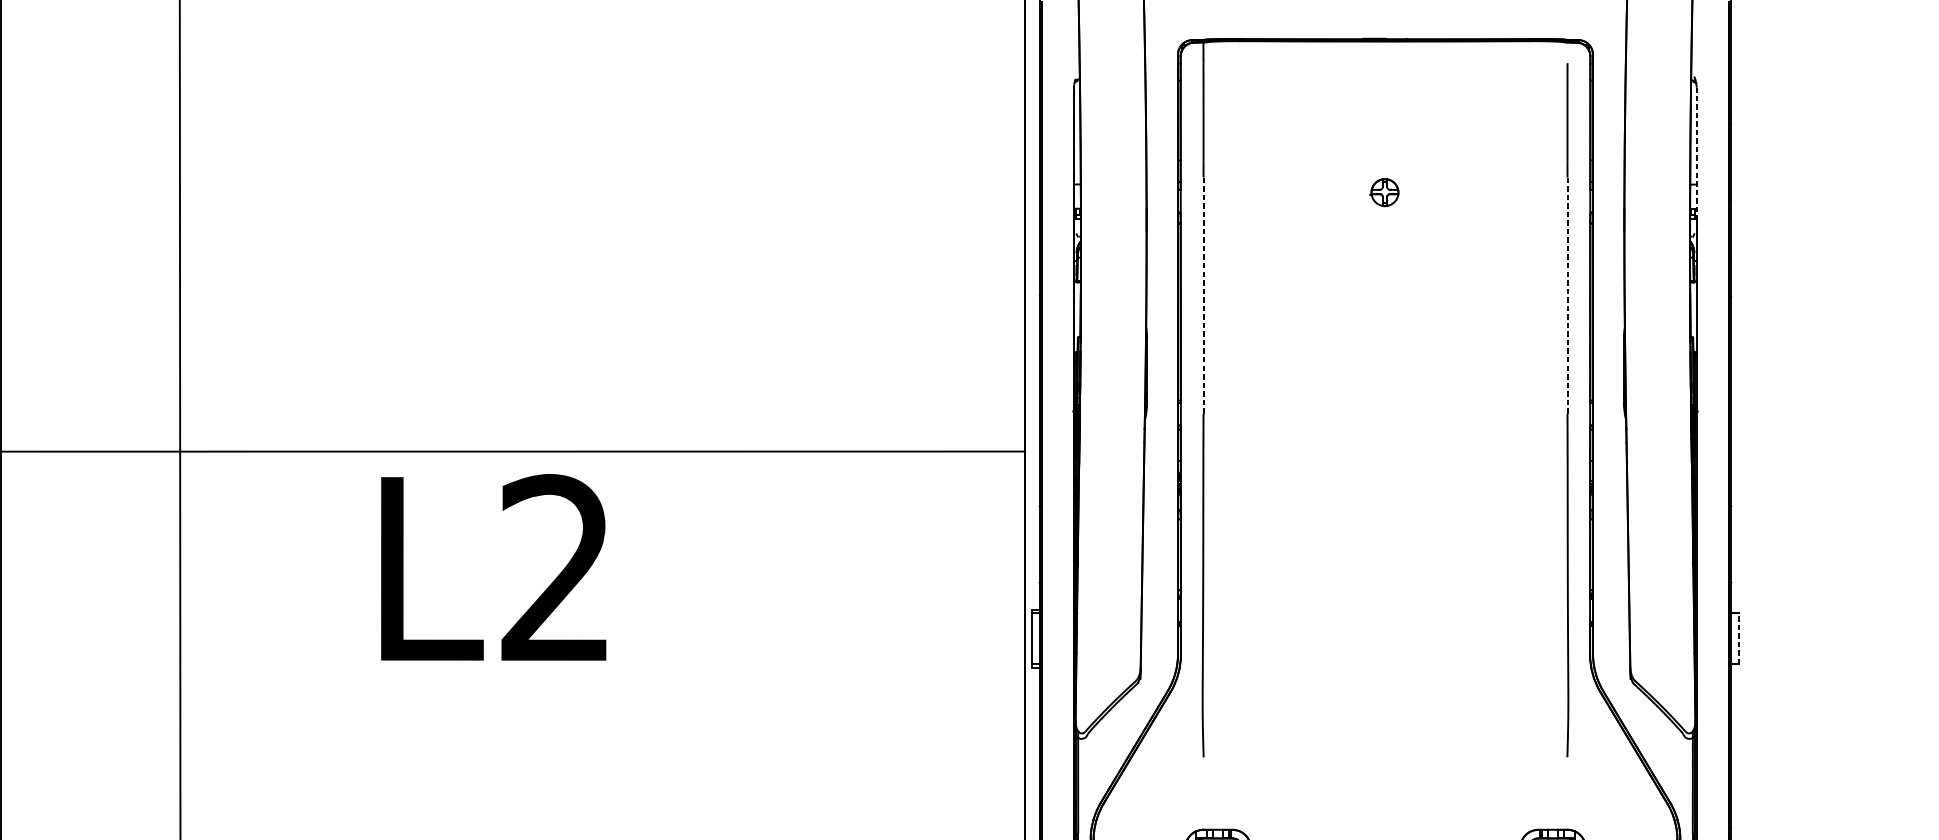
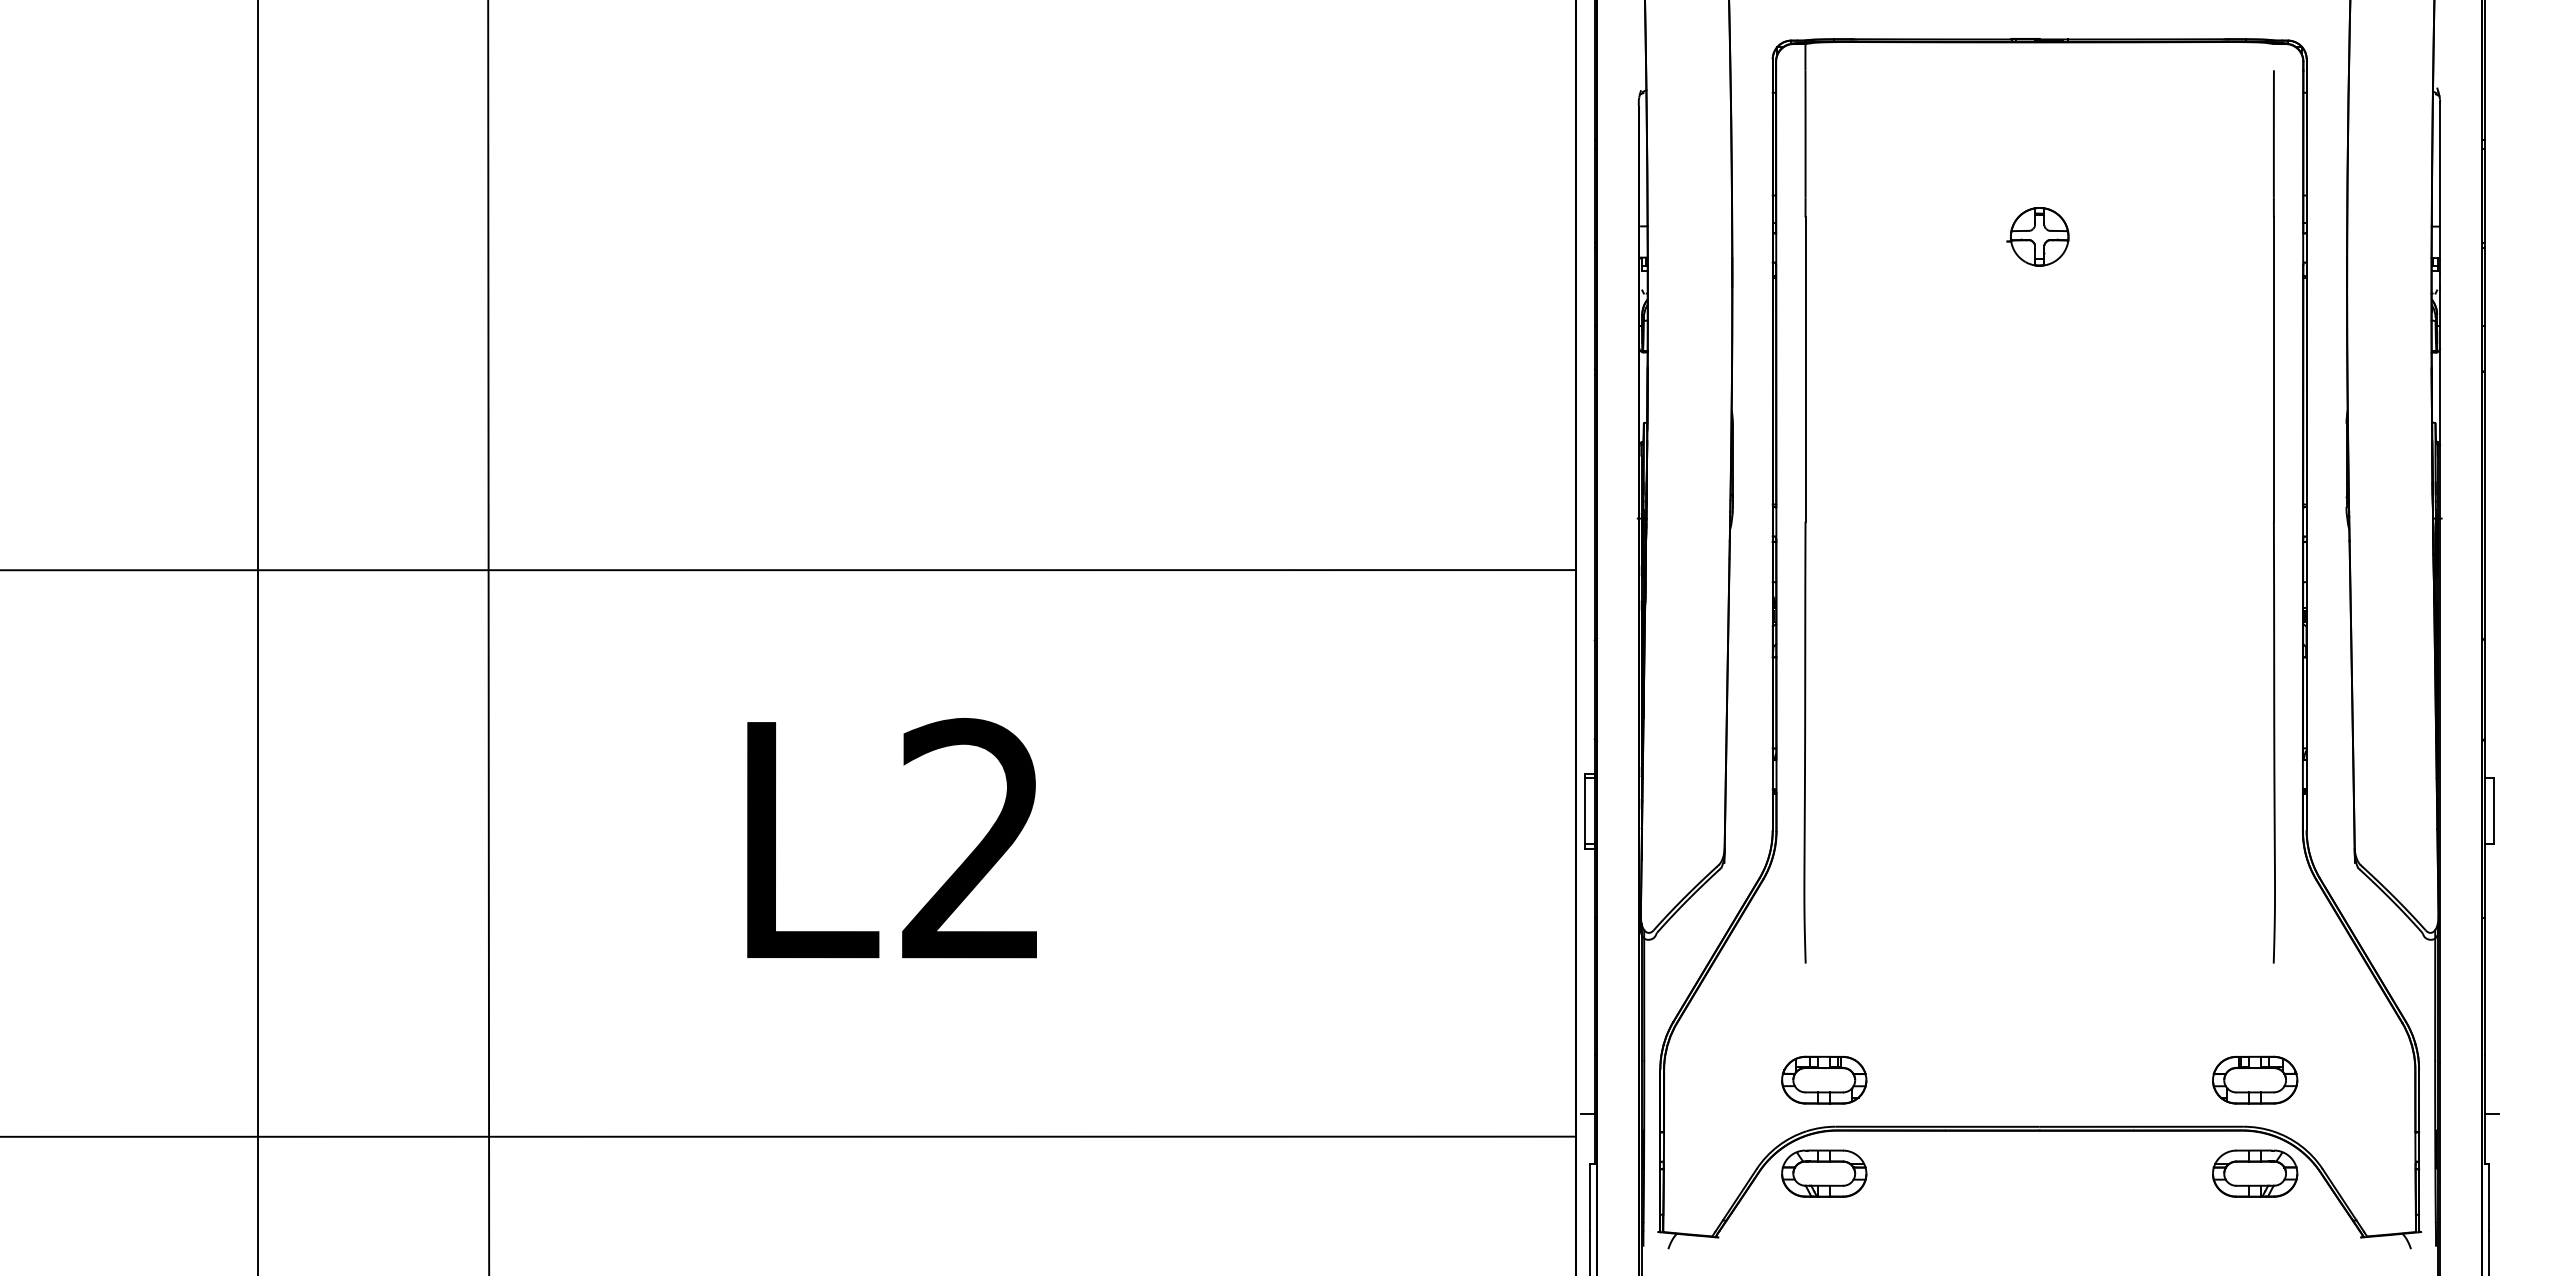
line: (1696, 154) -> (2440, 187), dashed -> solid
part: (1383, 192) -> (2037, 236), size x1.67
line: (1203, 296) -> (1805, 370), dashed -> solid
line: (1567, 296) -> (2273, 370), dashed -> solid
text: (493, 567) -> (891, 838), moved
line: (1738, 639) -> (2494, 811), dashed -> solid

